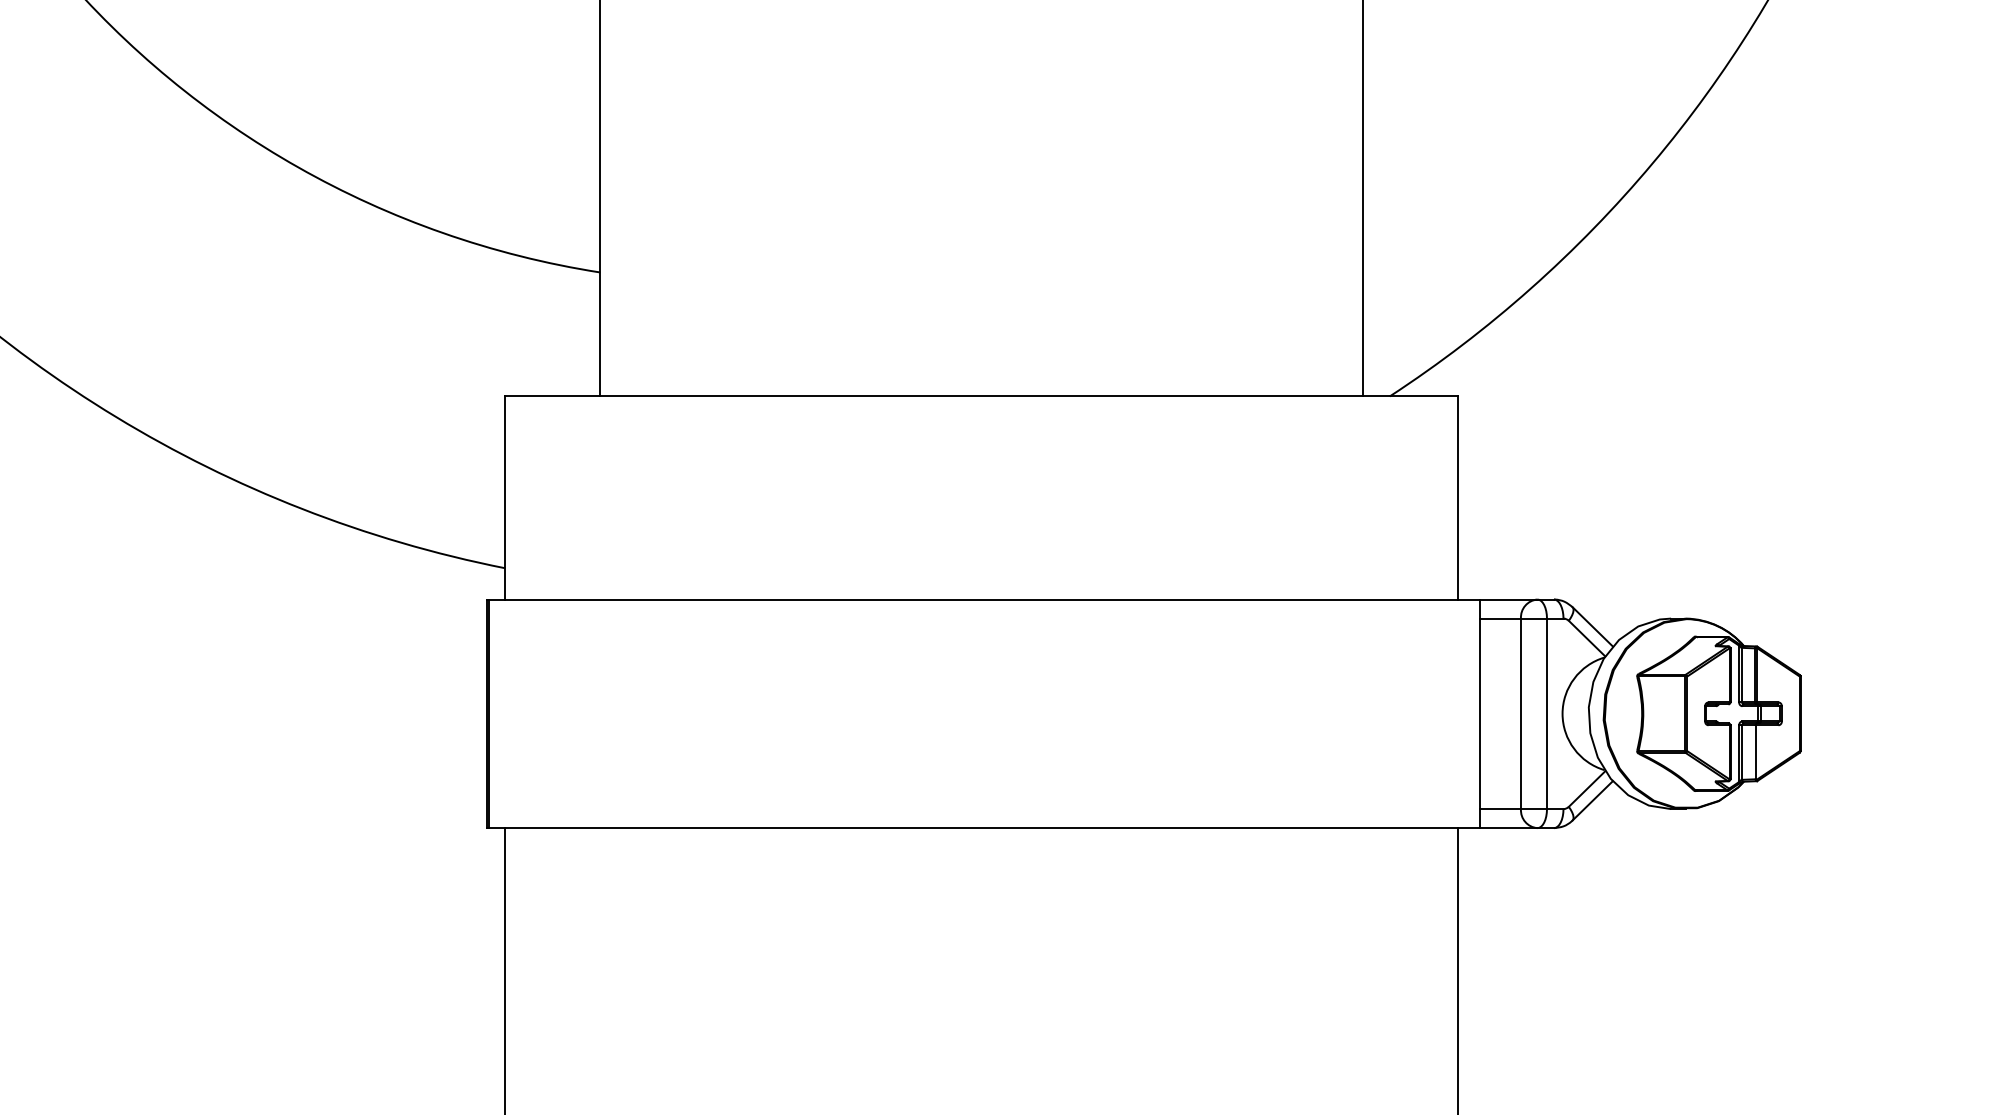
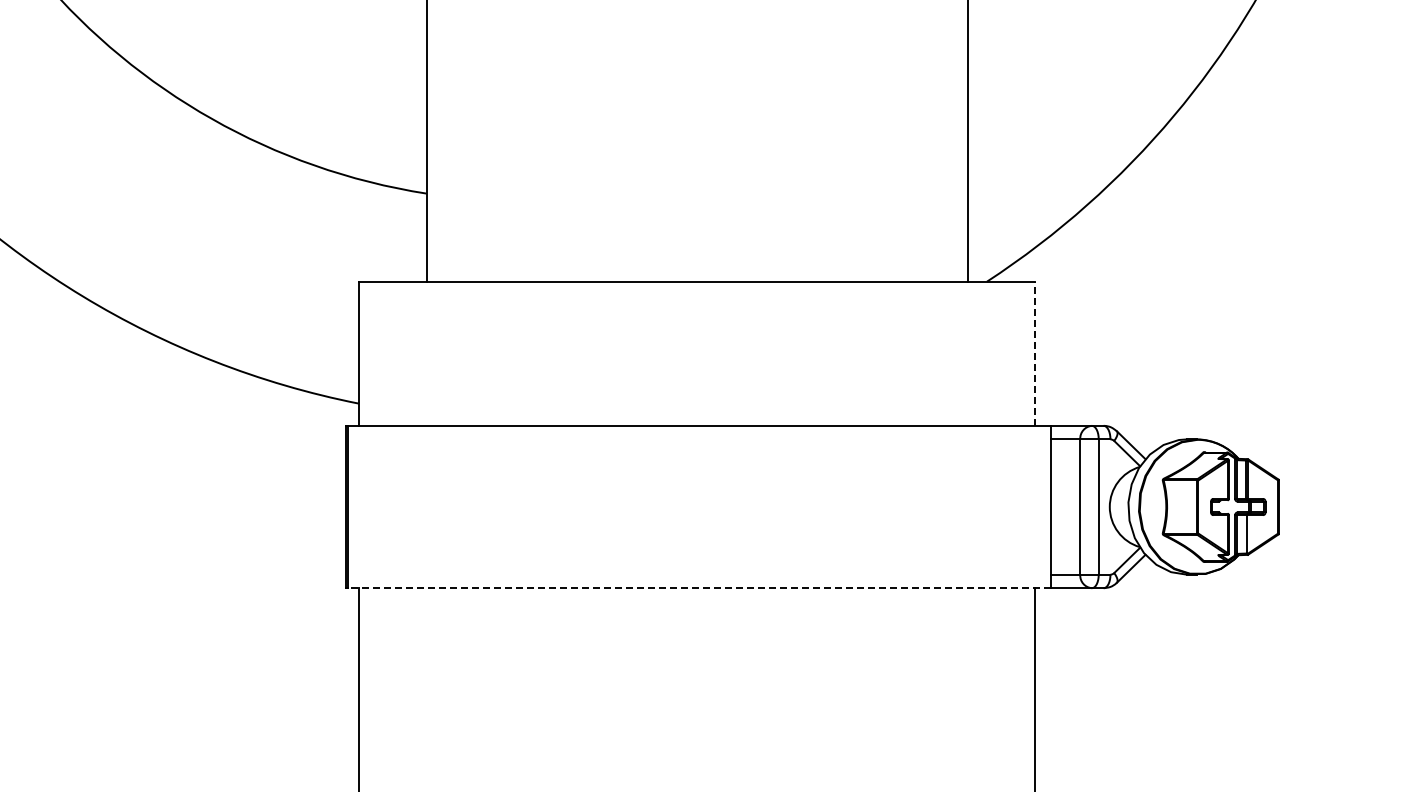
line: (1457, 497) -> (1035, 353), solid -> dashed
line: (984, 828) -> (699, 588), solid -> dashed

